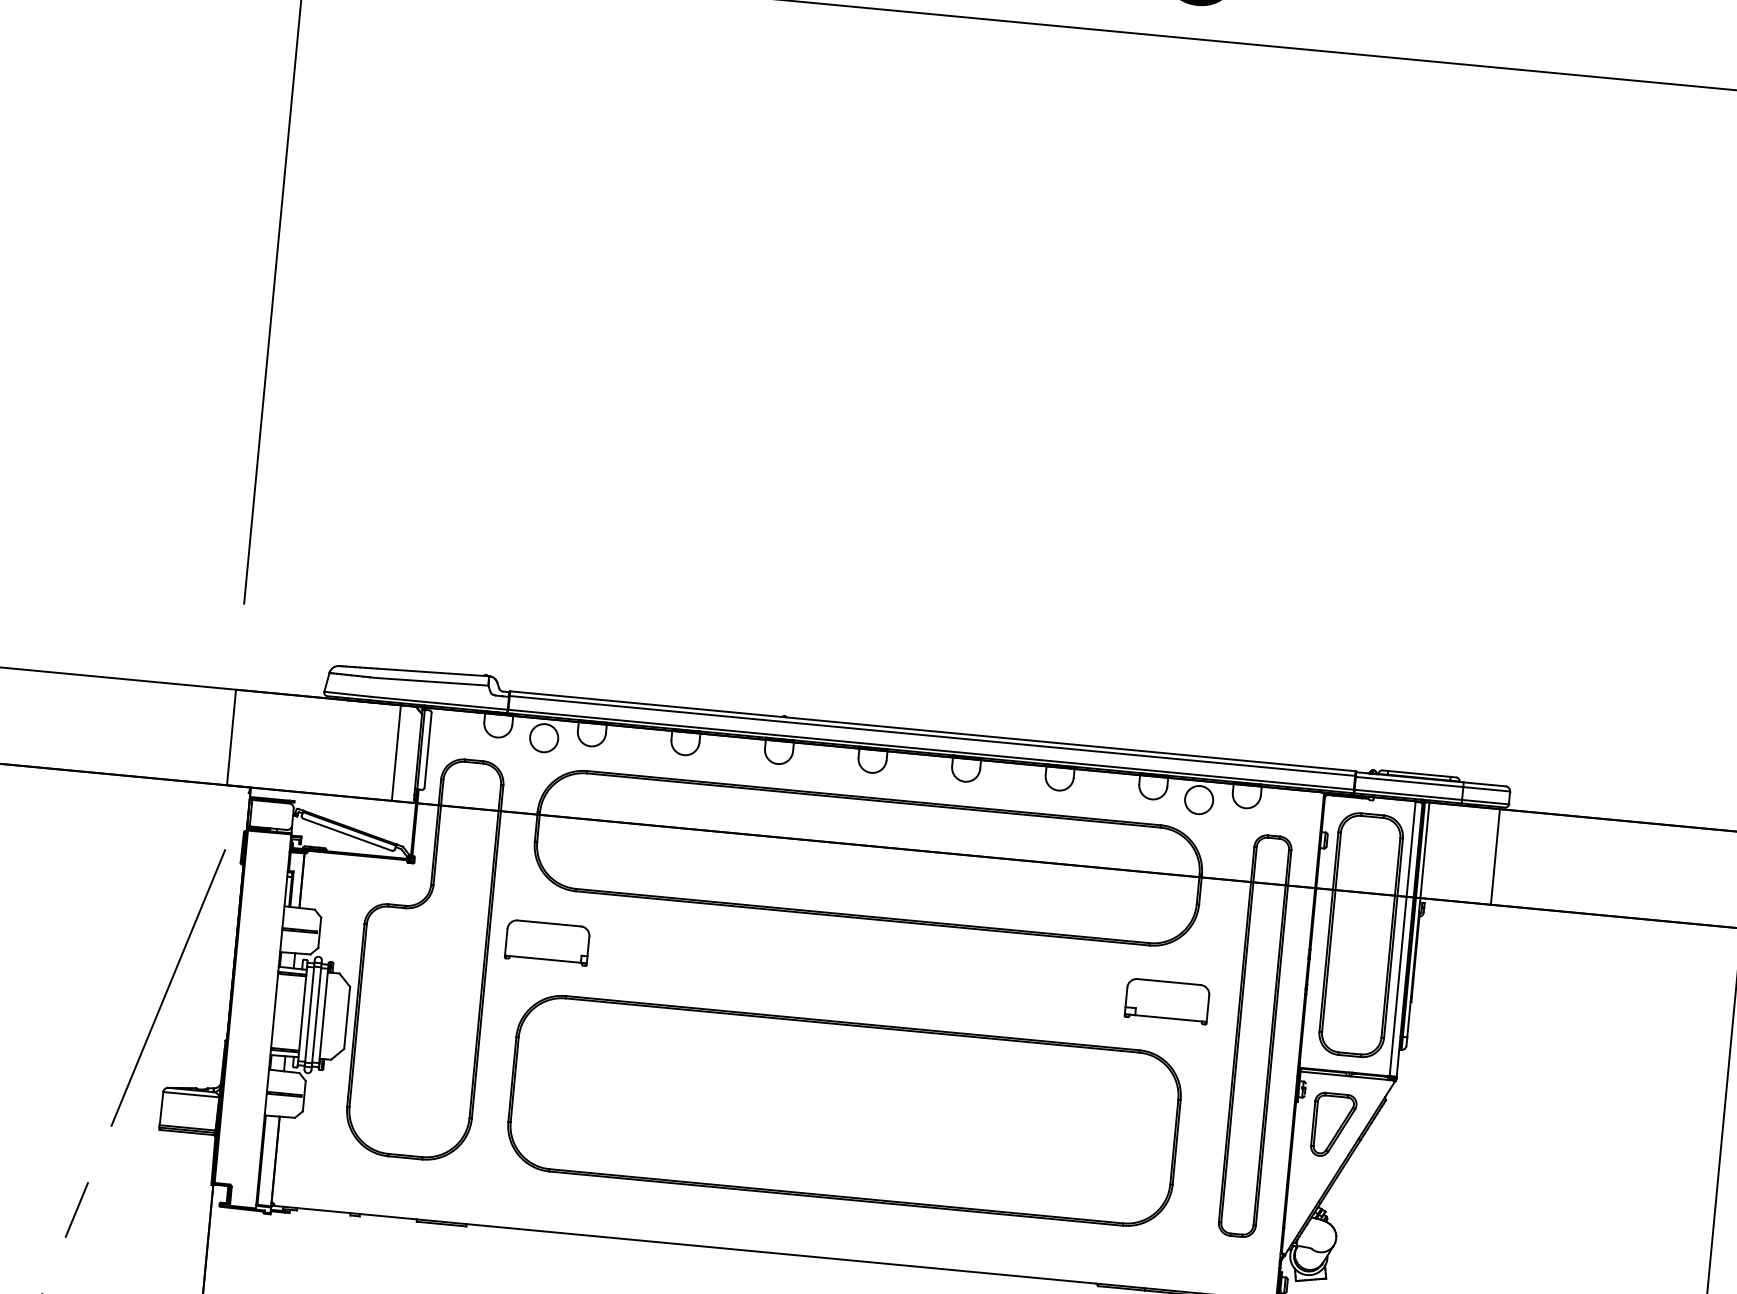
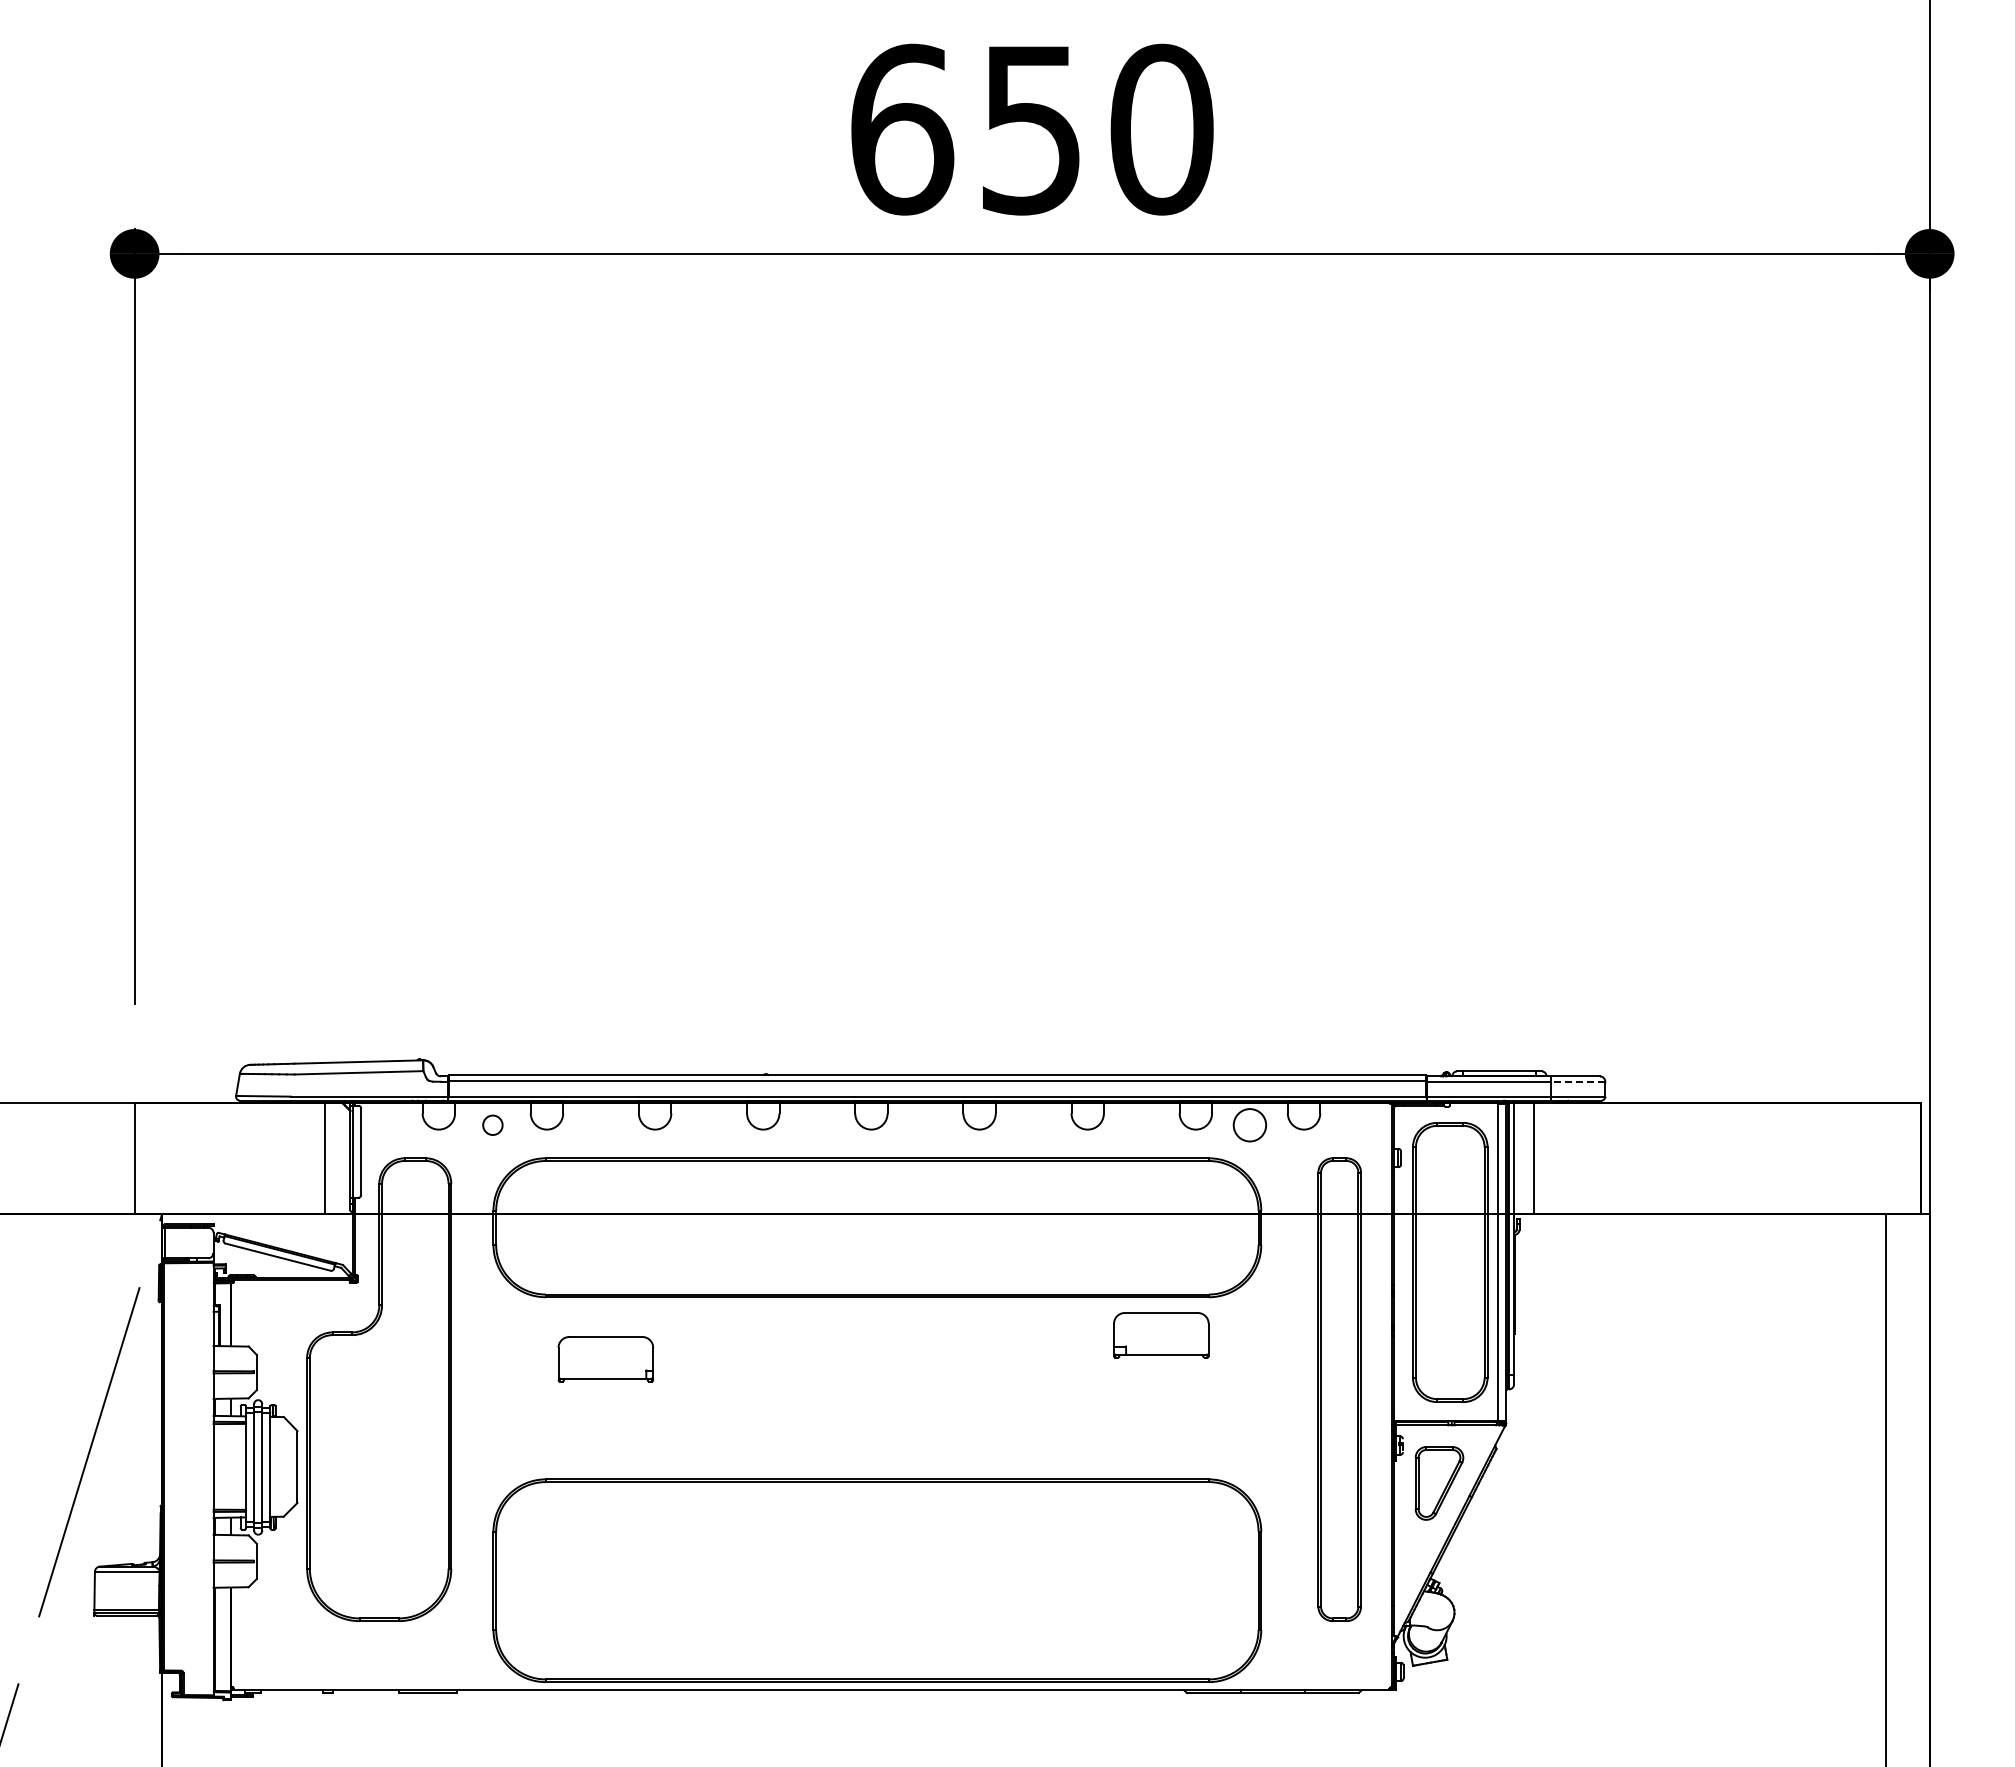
circle: (543, 738) -> (492, 1125), size x0.6
line: (1486, 788) -> (1577, 1081), solid -> dashed
line: (1495, 857) -> (1533, 1158), moved
part: (547, 942) -> (605, 1359), moved
part: (1167, 1001) -> (1161, 1335), moved
part: (844, 1110) -> (877, 1580), moved

